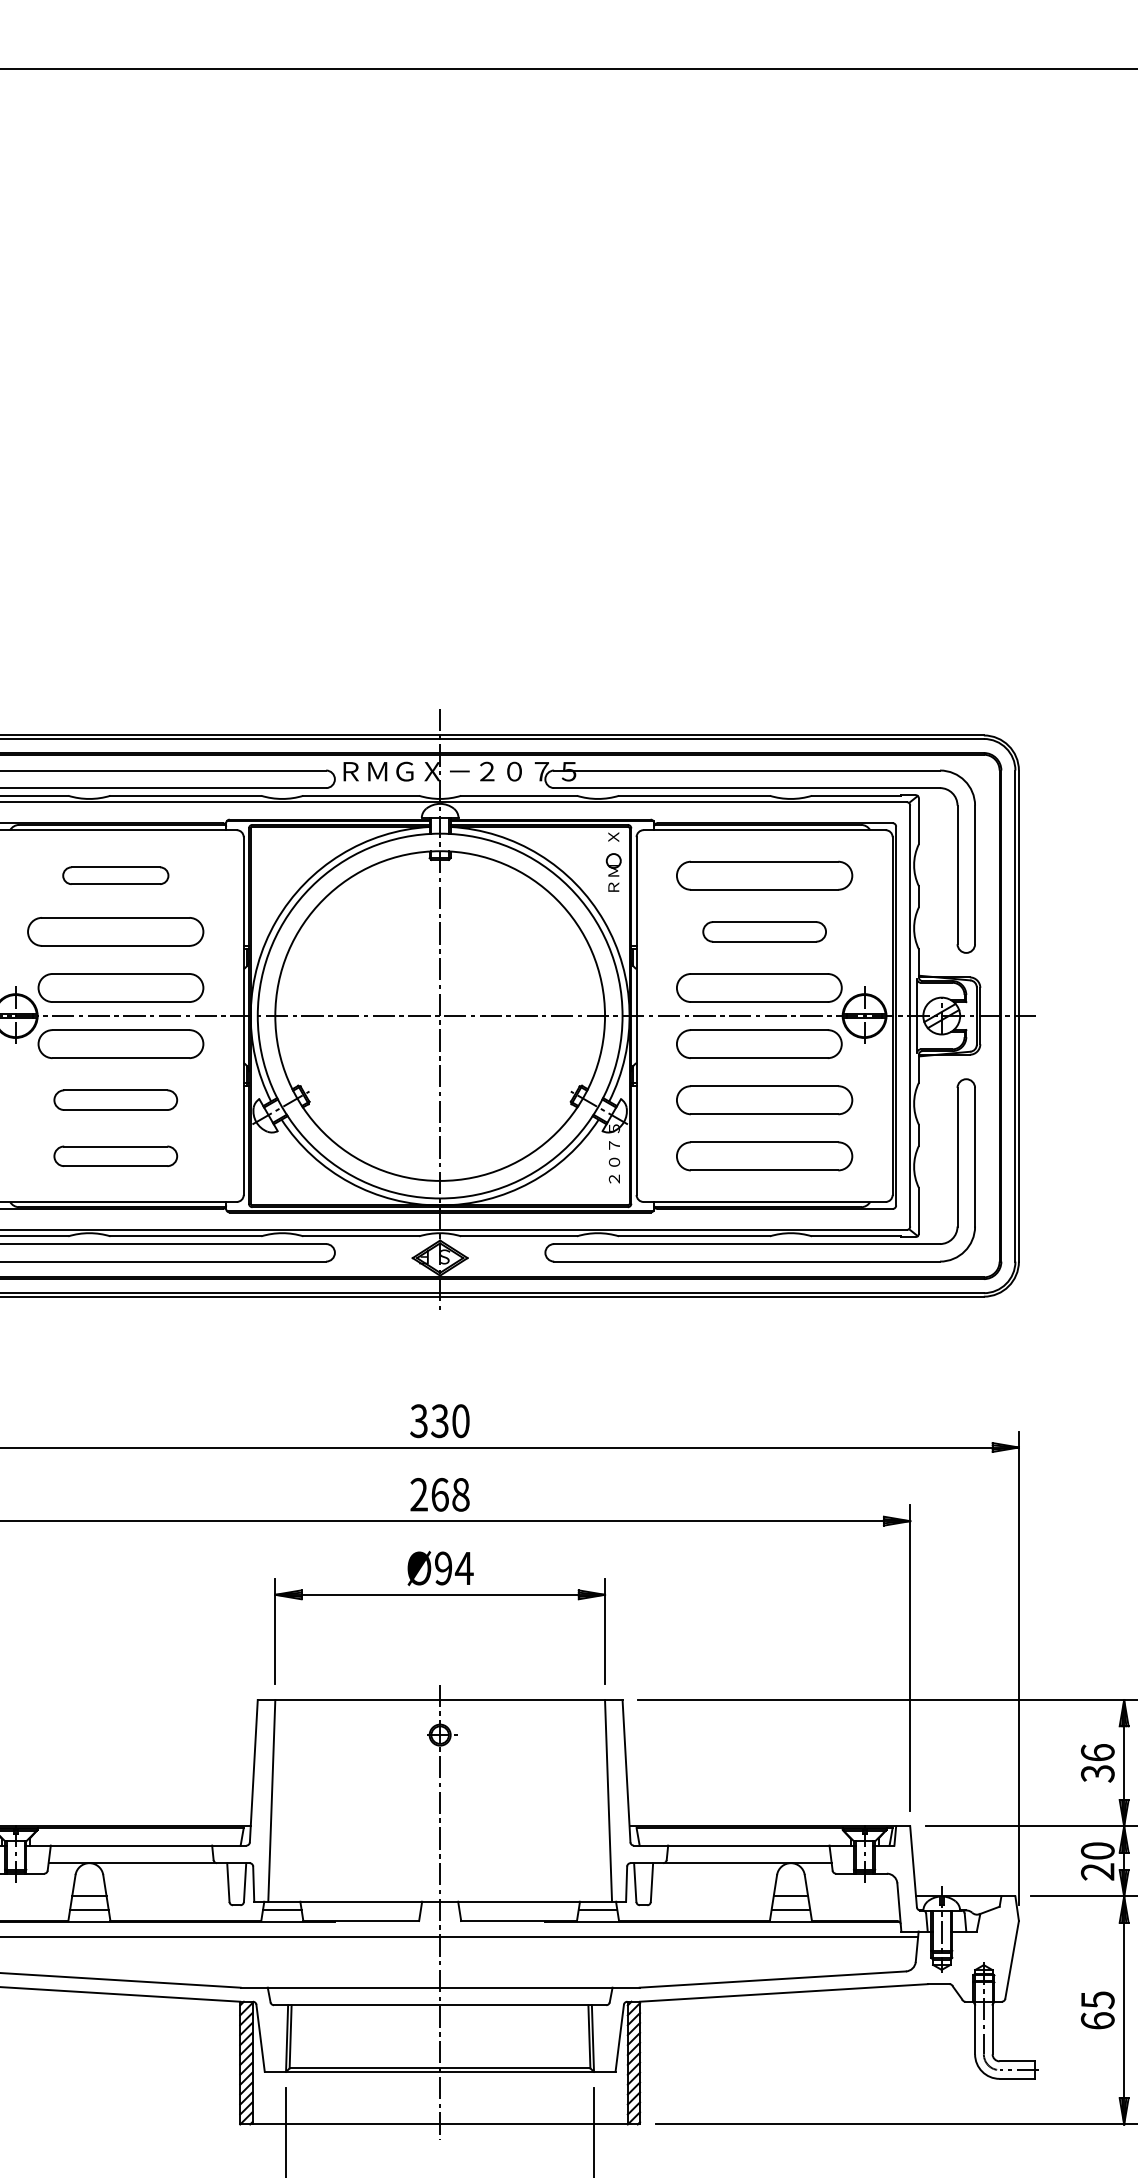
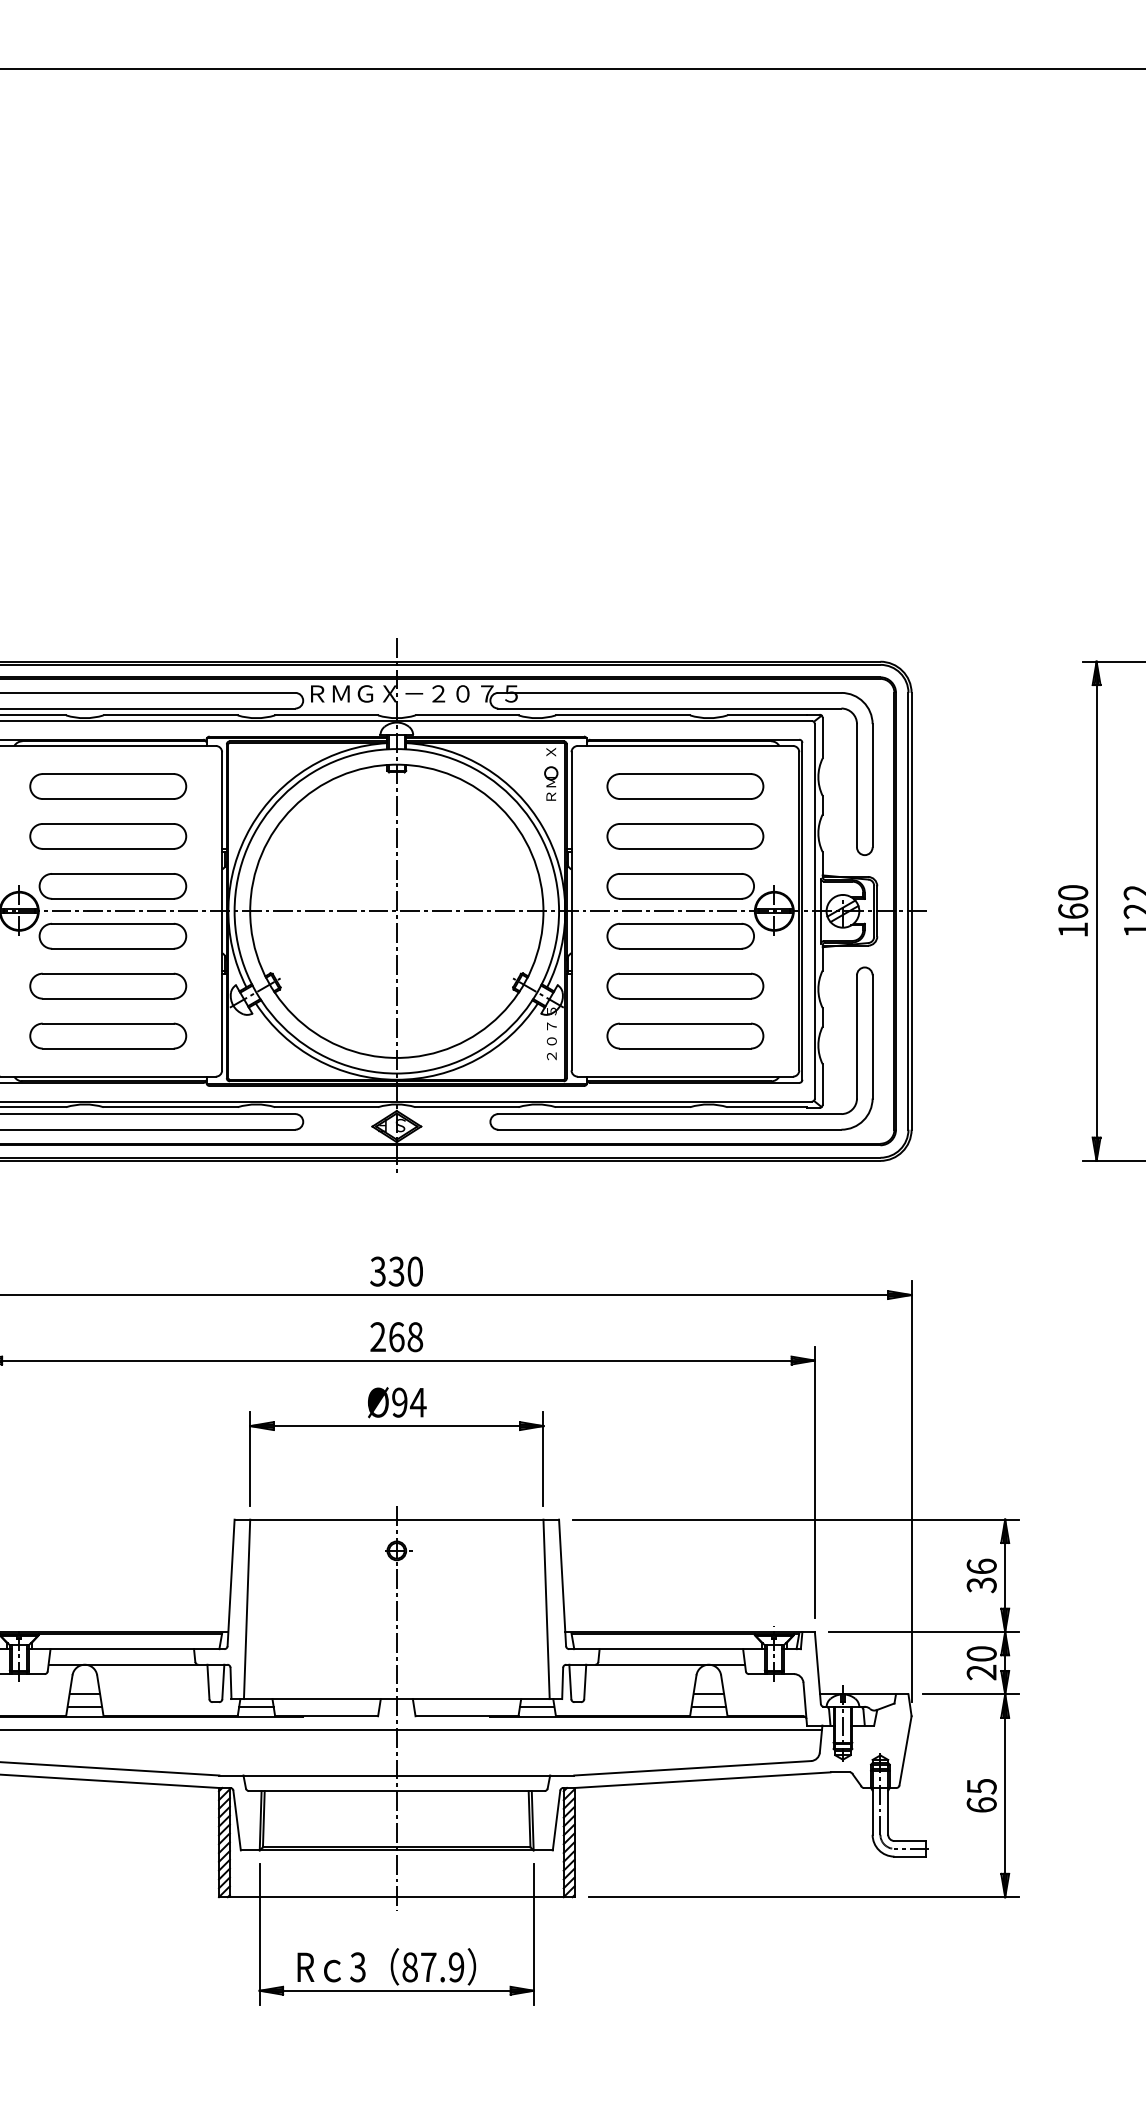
part: (115, 875) -> (108, 786), size x1.67
part: (764, 931) -> (685, 836), size x1.43
part: (115, 1099) -> (108, 985), size x1.43
part: (115, 1155) -> (108, 1035), size x1.43

